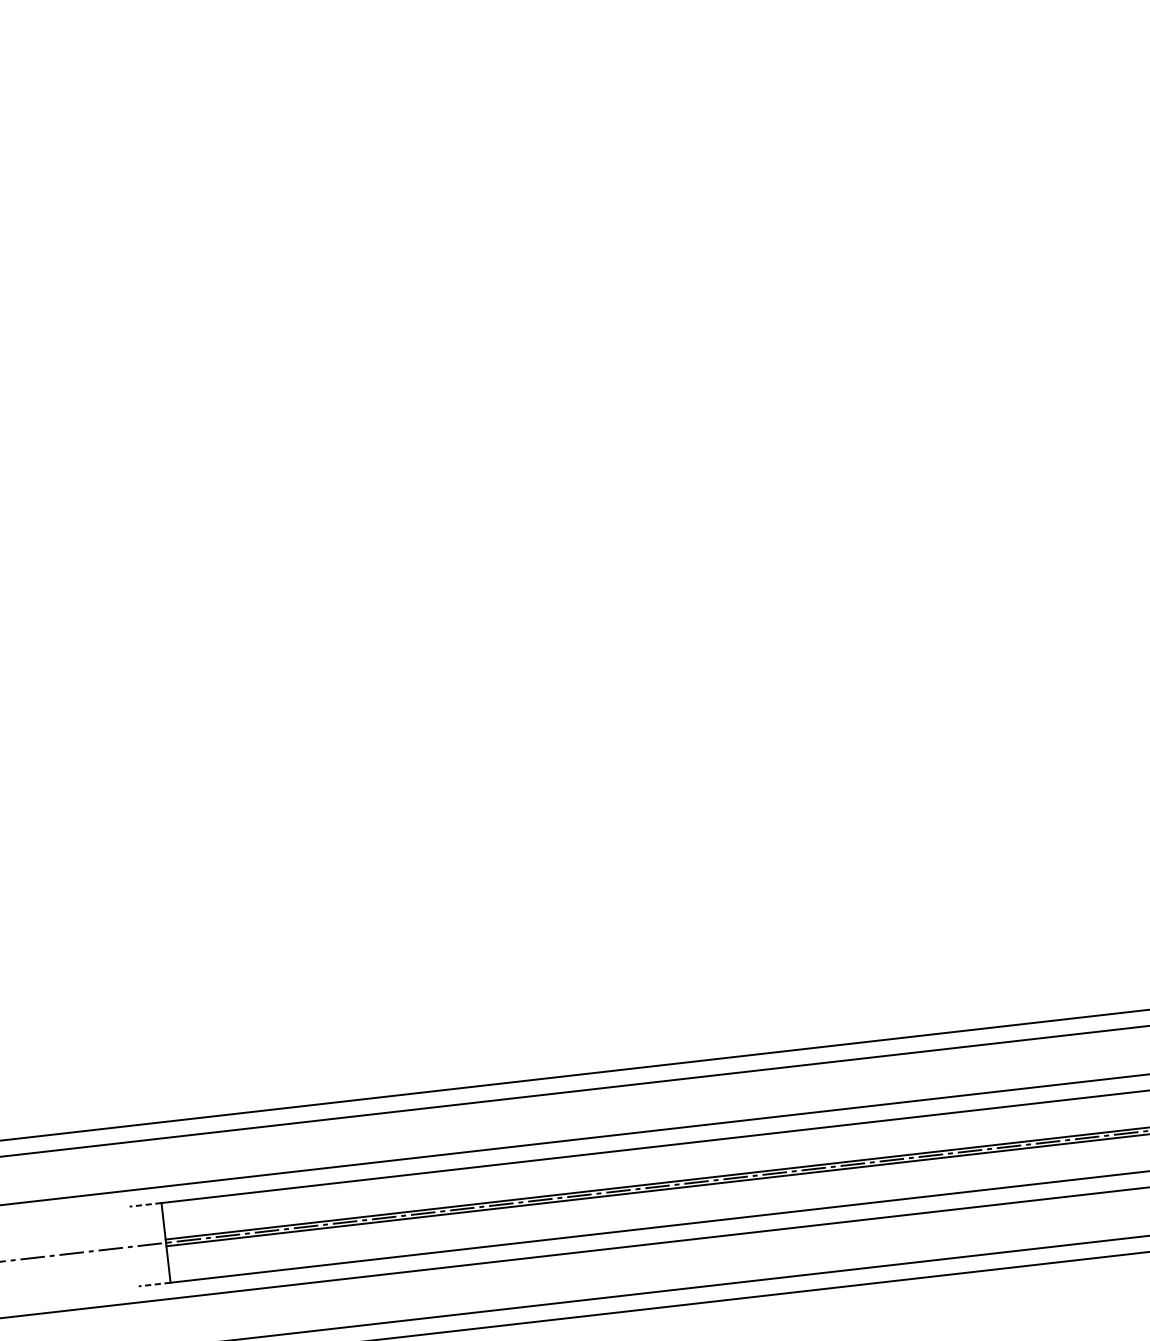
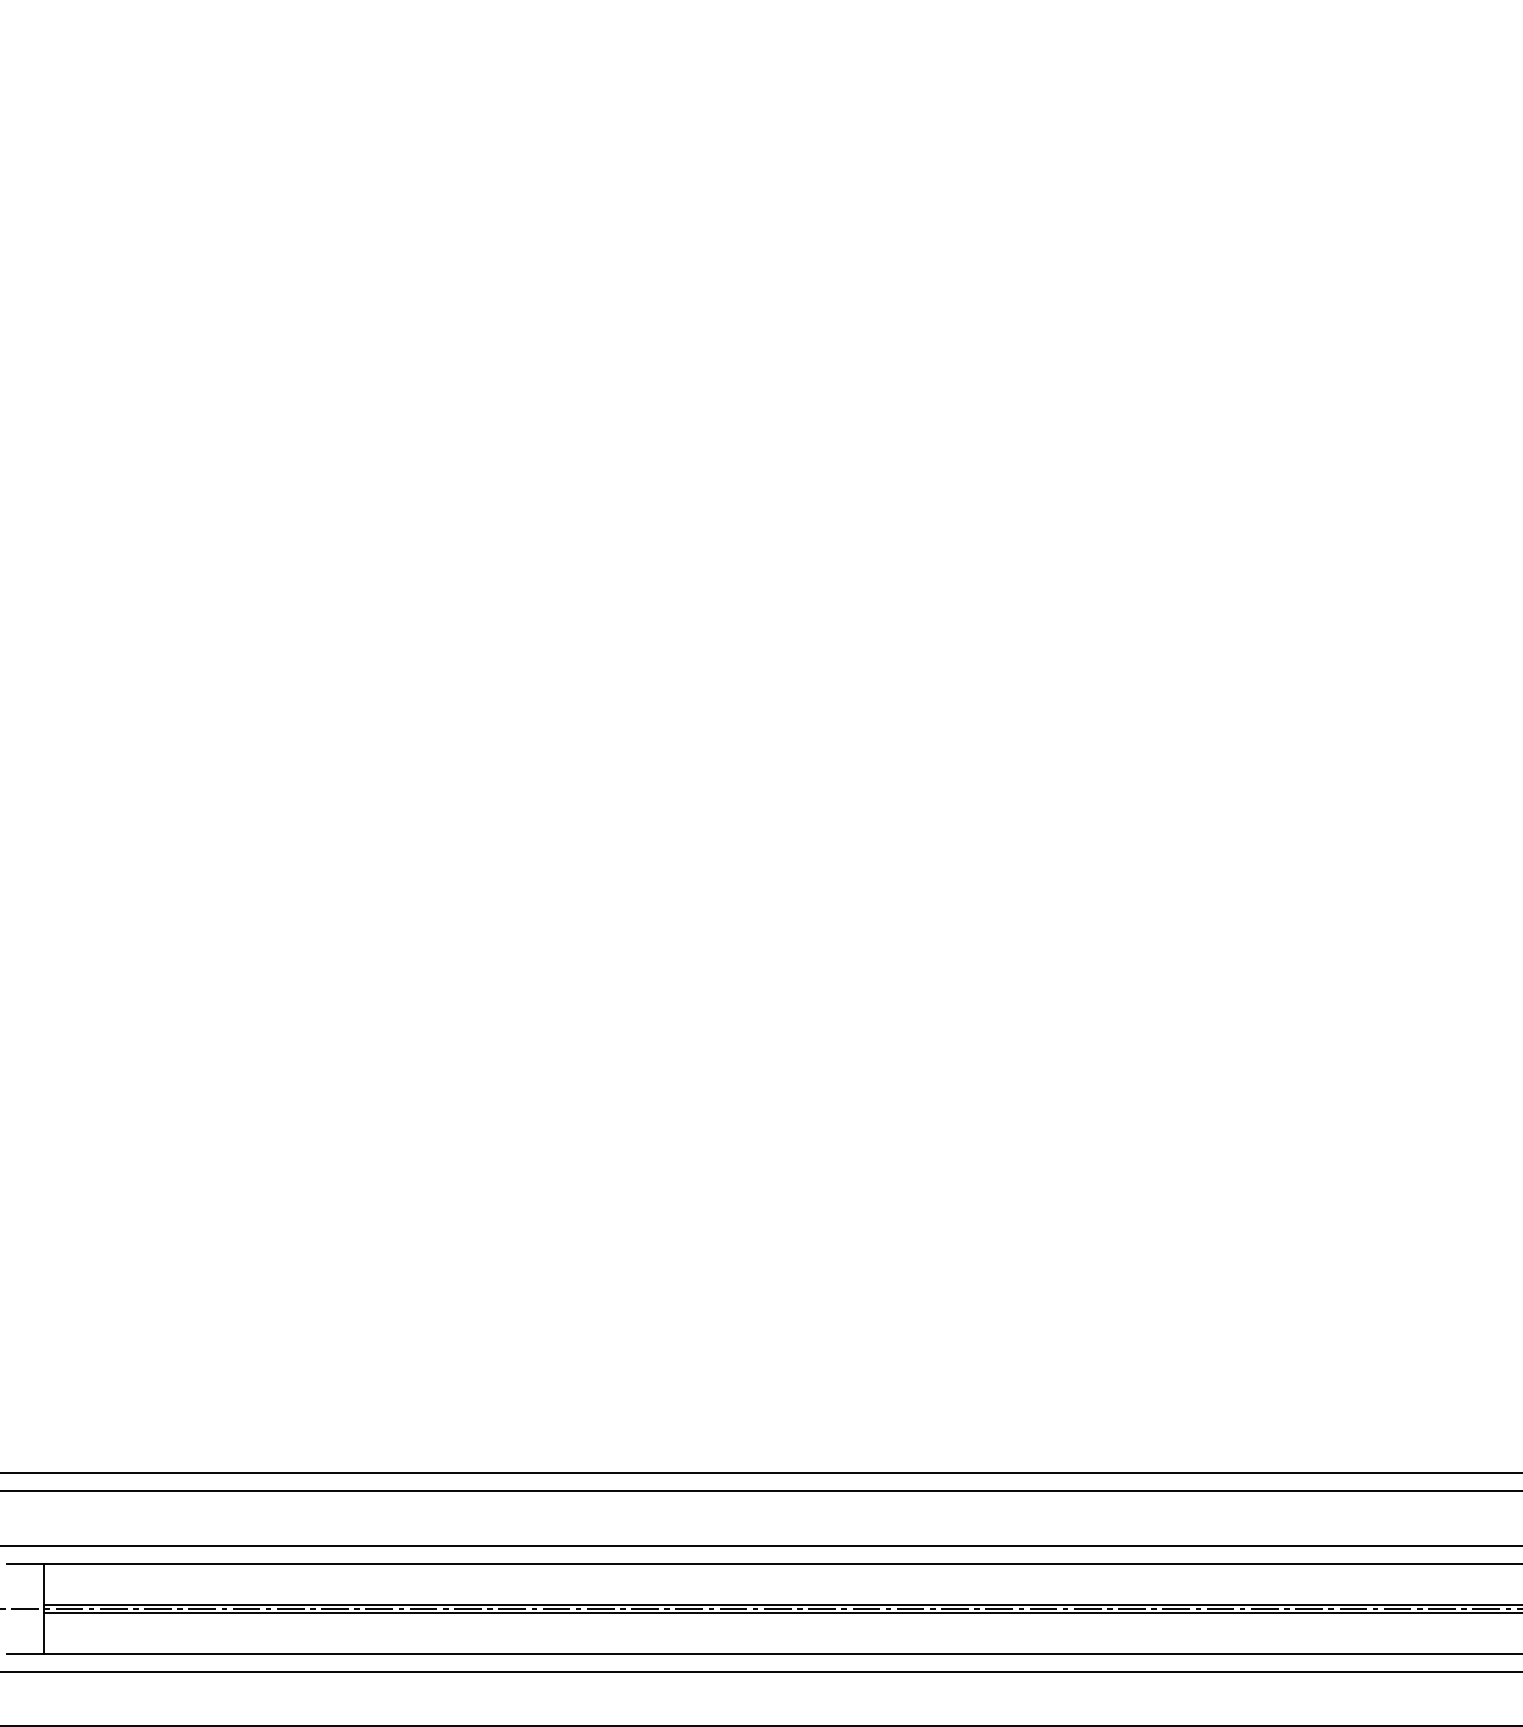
line: (144, 1204) -> (24, 1563), dashed -> solid
line: (153, 1285) -> (24, 1654), dashed -> solid

